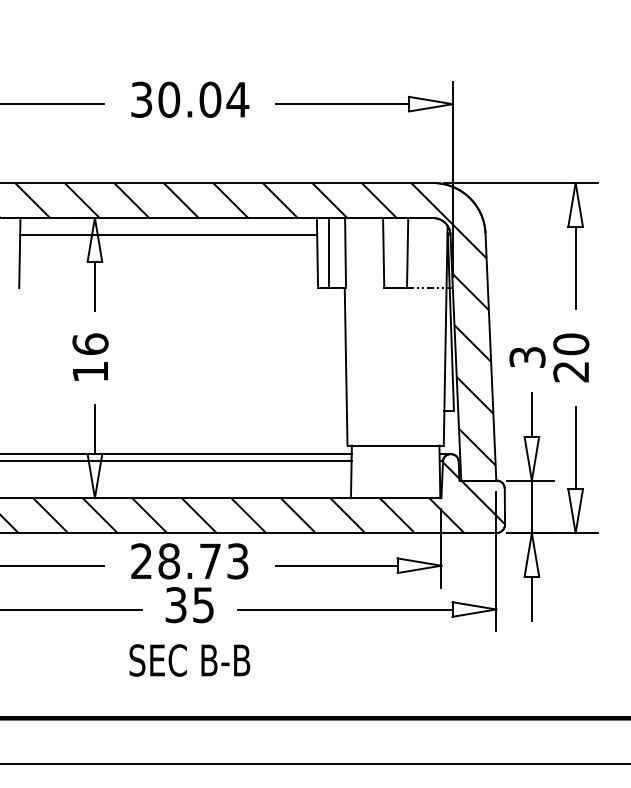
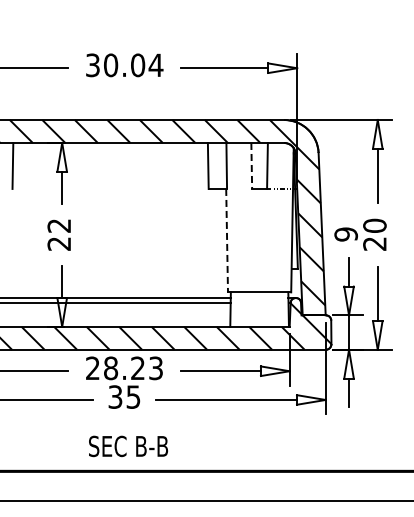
line: (168, 234) -> (110, 153), removed
line: (329, 252) -> (216, 165), removed
line: (383, 252) -> (251, 165), solid -> dashed
text: (90, 357) -> (59, 234), 16 -> 22
text: (526, 357) -> (345, 234), 3 -> 9
line: (346, 366) -> (227, 240), solid -> dashed
text: (209, 560) -> (137, 367), 28.73 -> 28.23
text: (189, 660) -> (128, 446), moved

